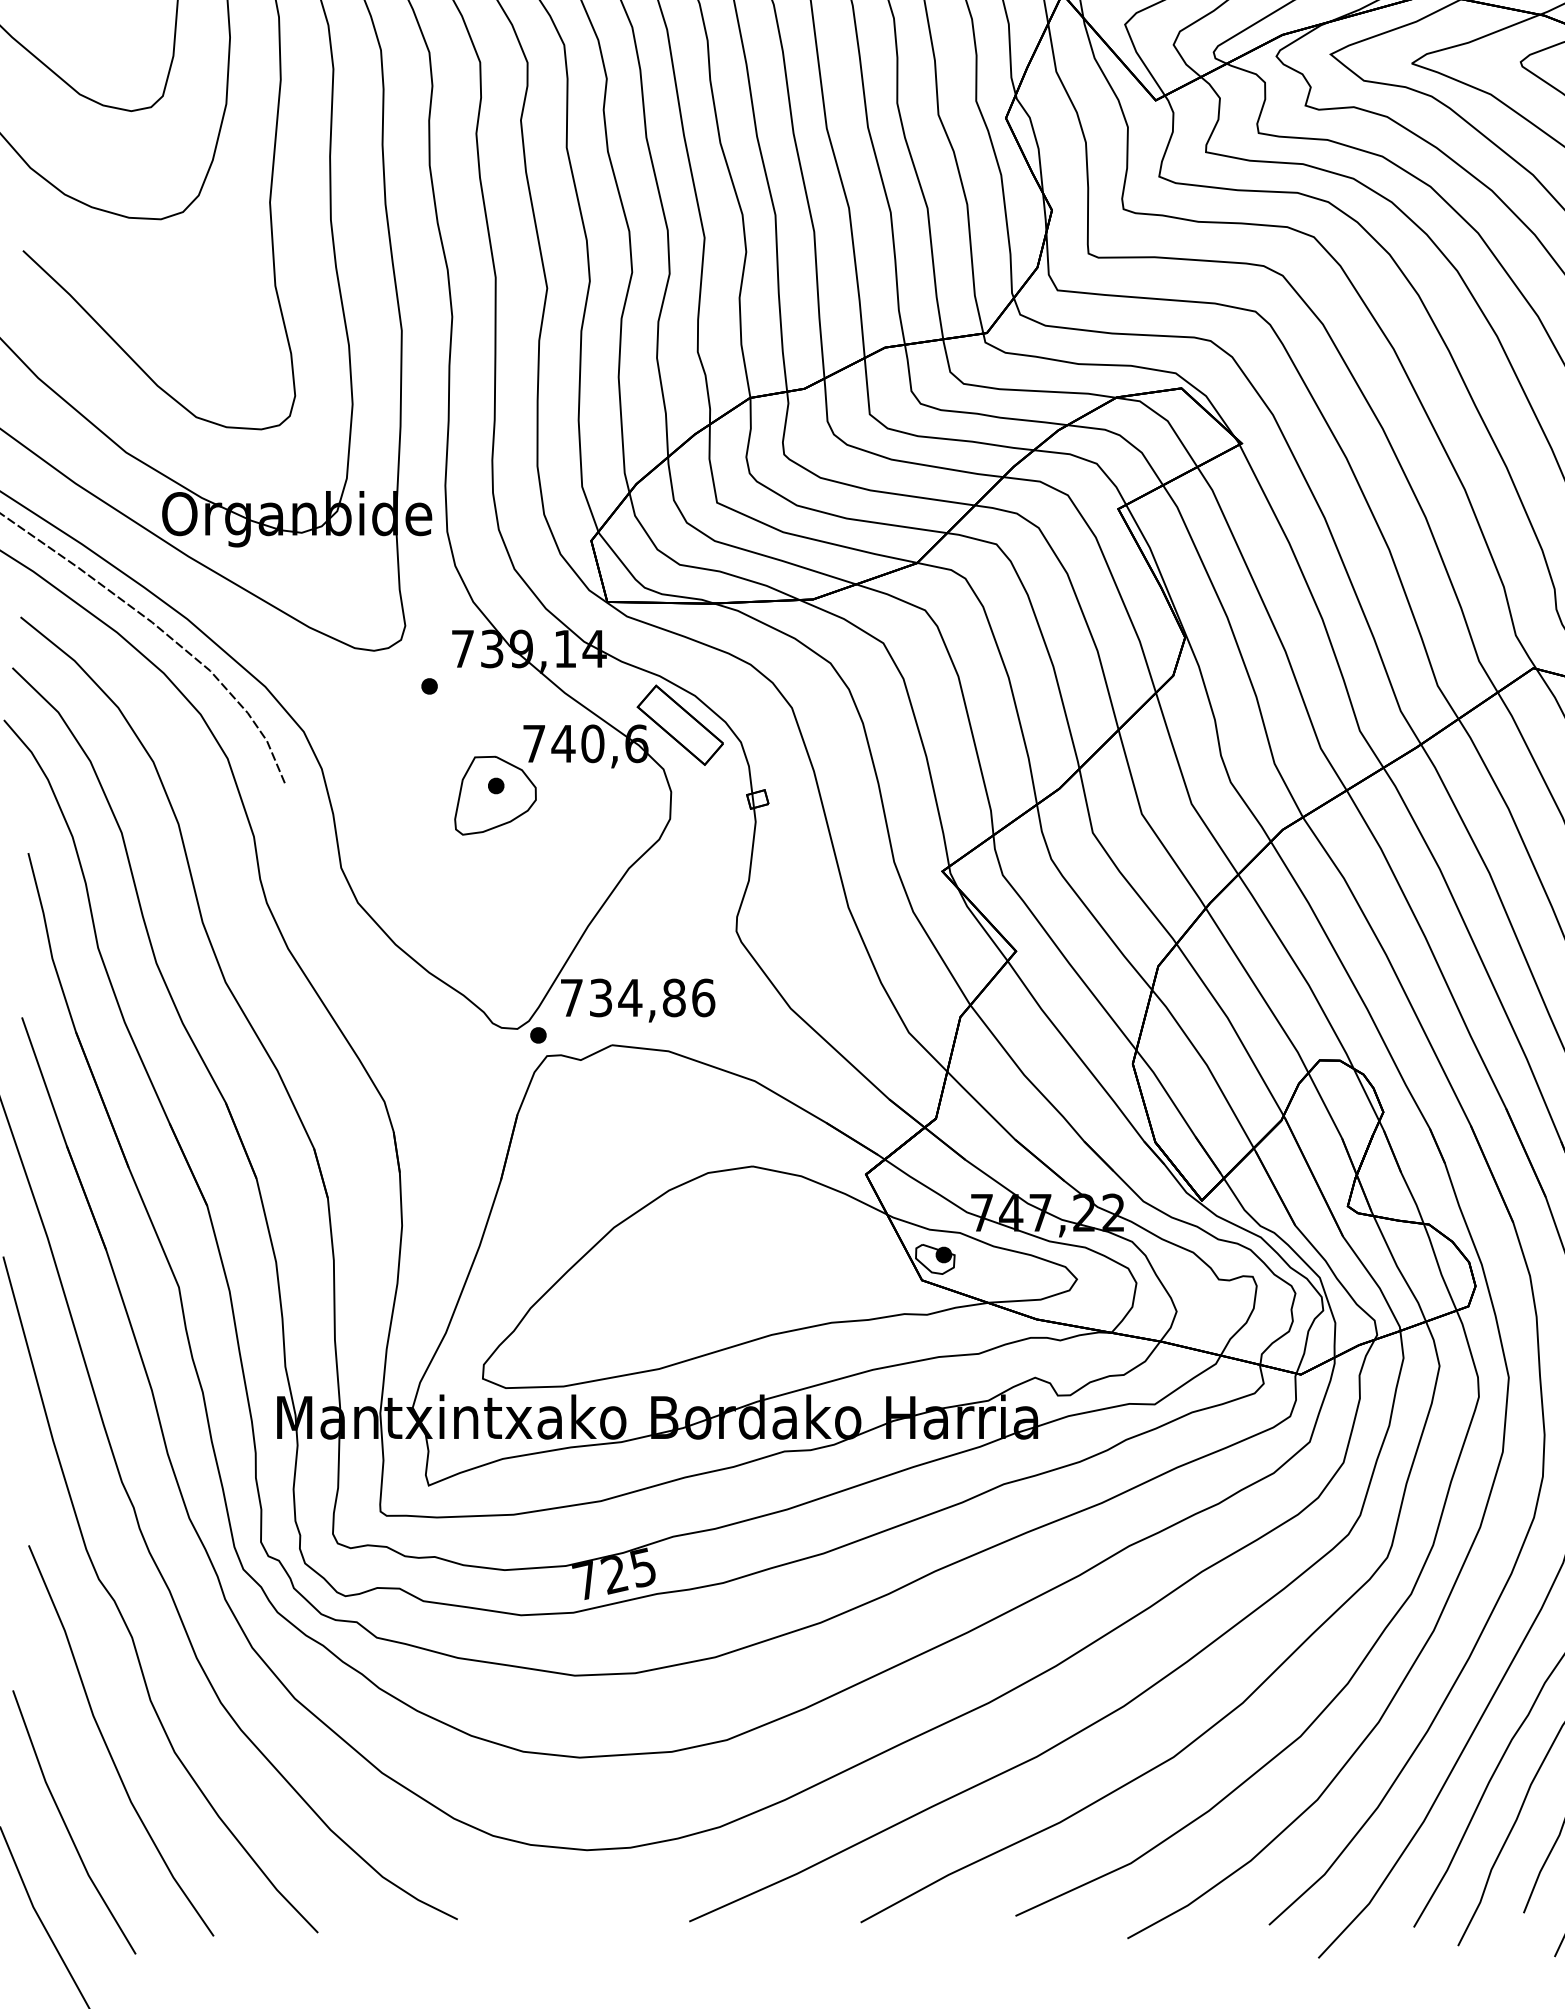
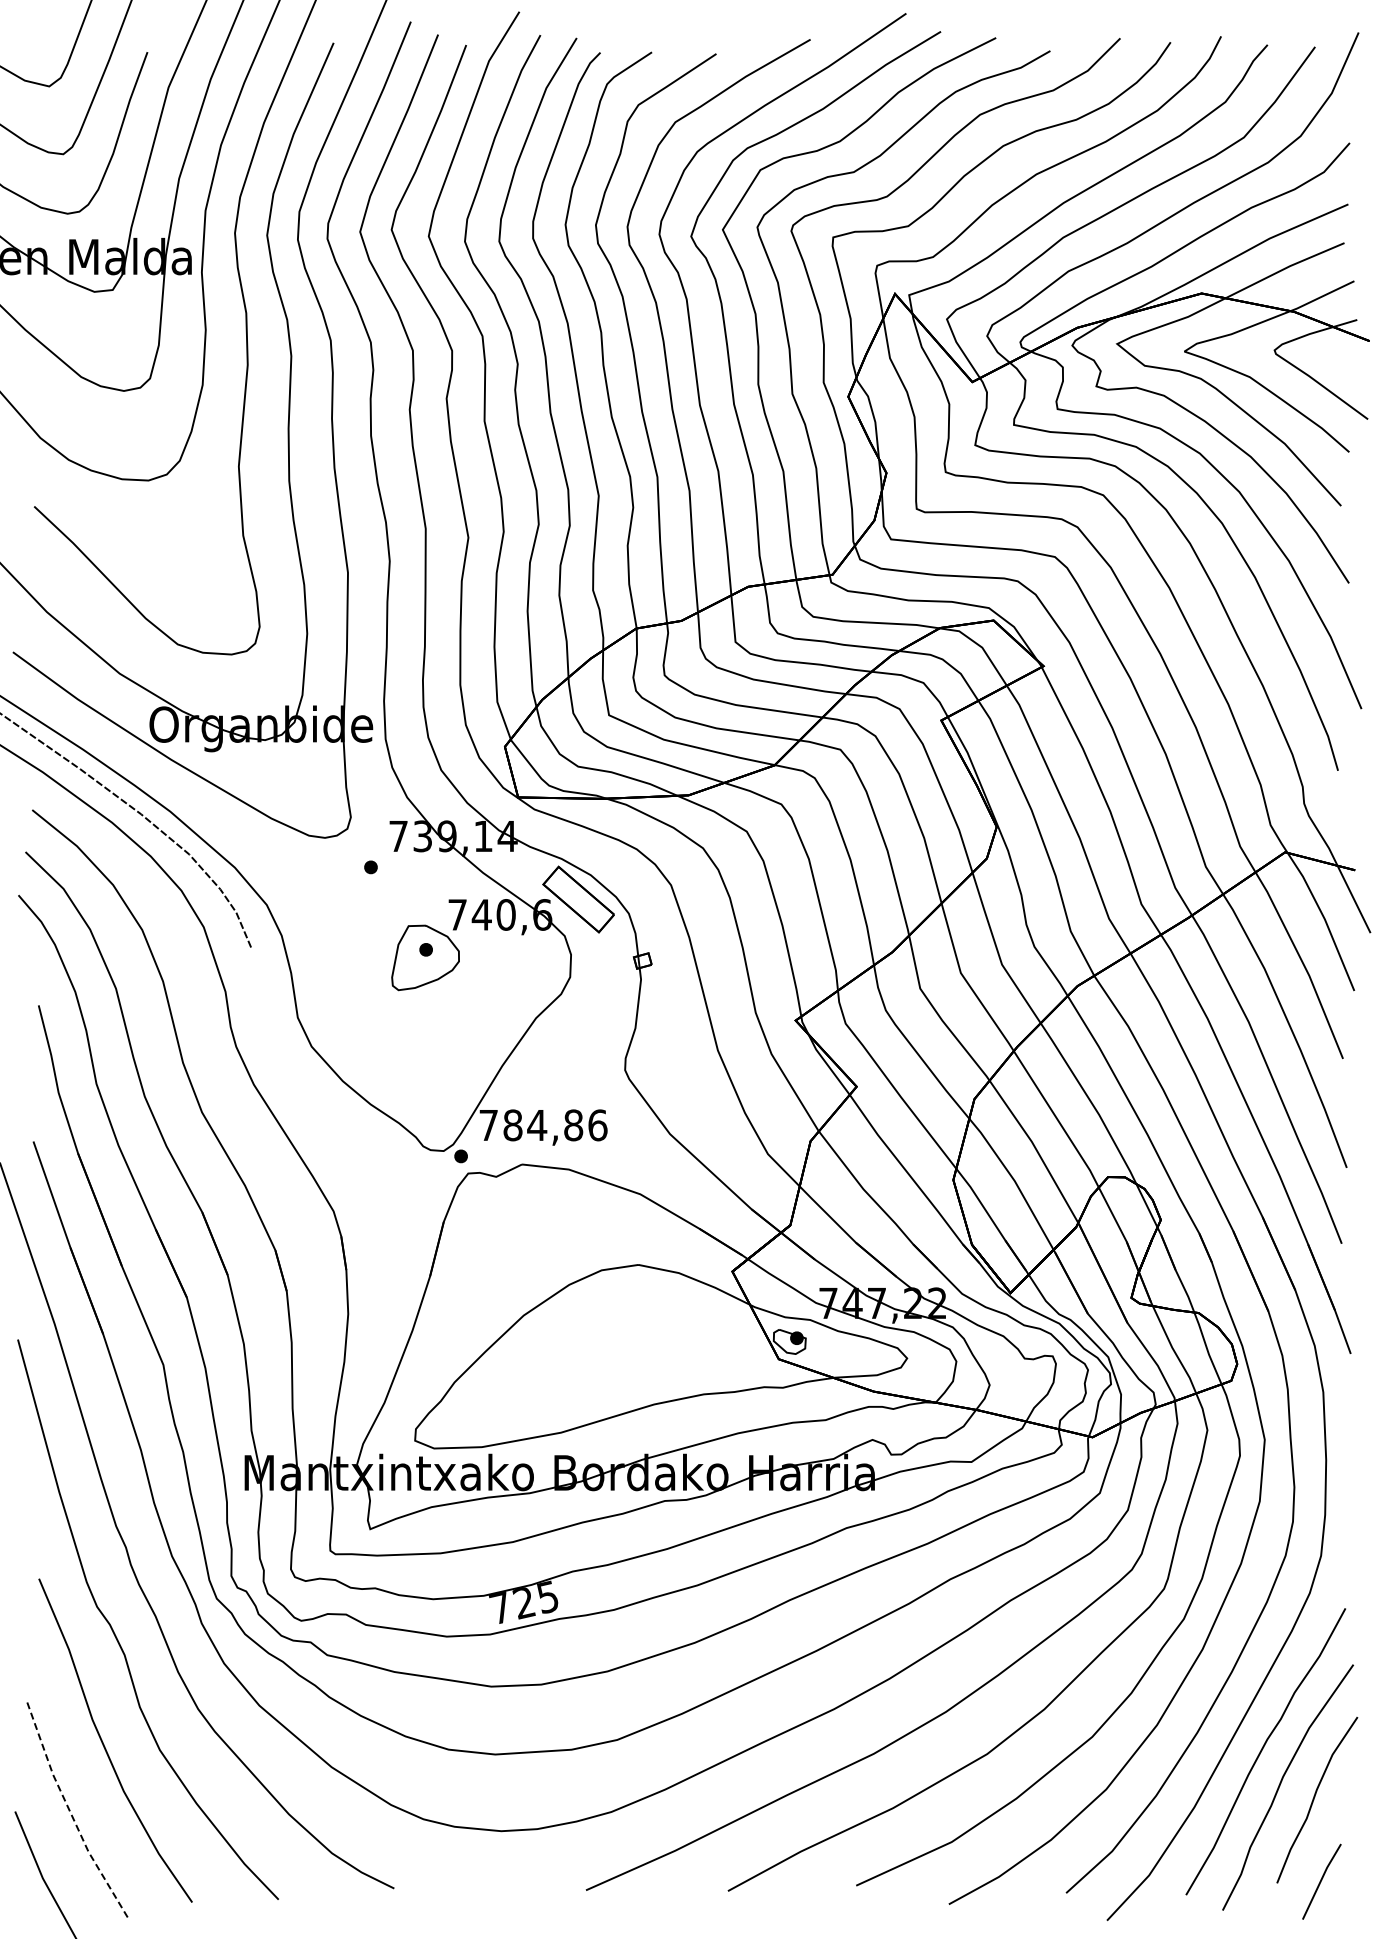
text: (600, 998) -> (512, 1125), 734,86 -> 784,86
line: (66, 1826) -> (70, 1811), solid -> dashed

